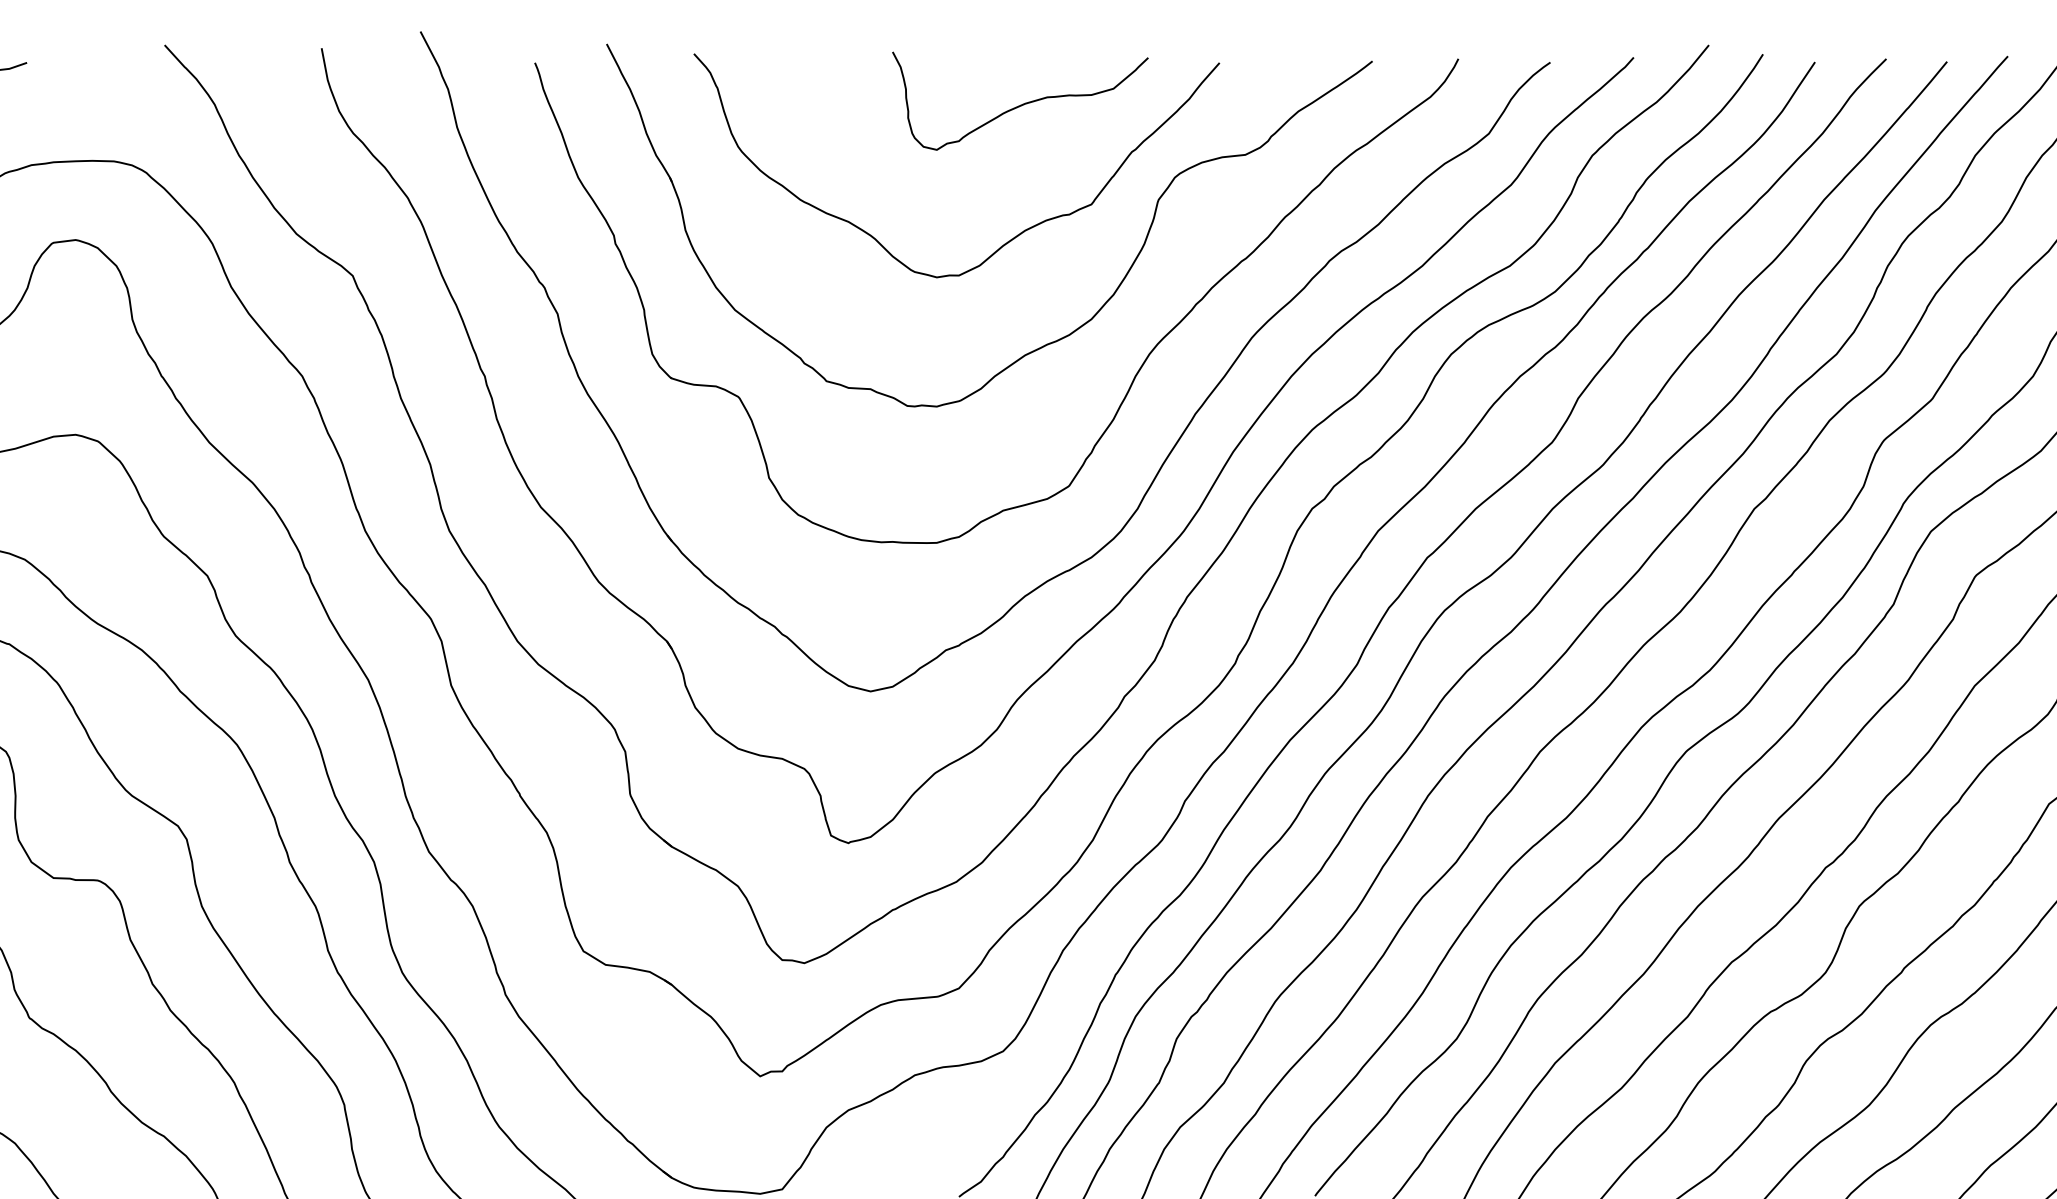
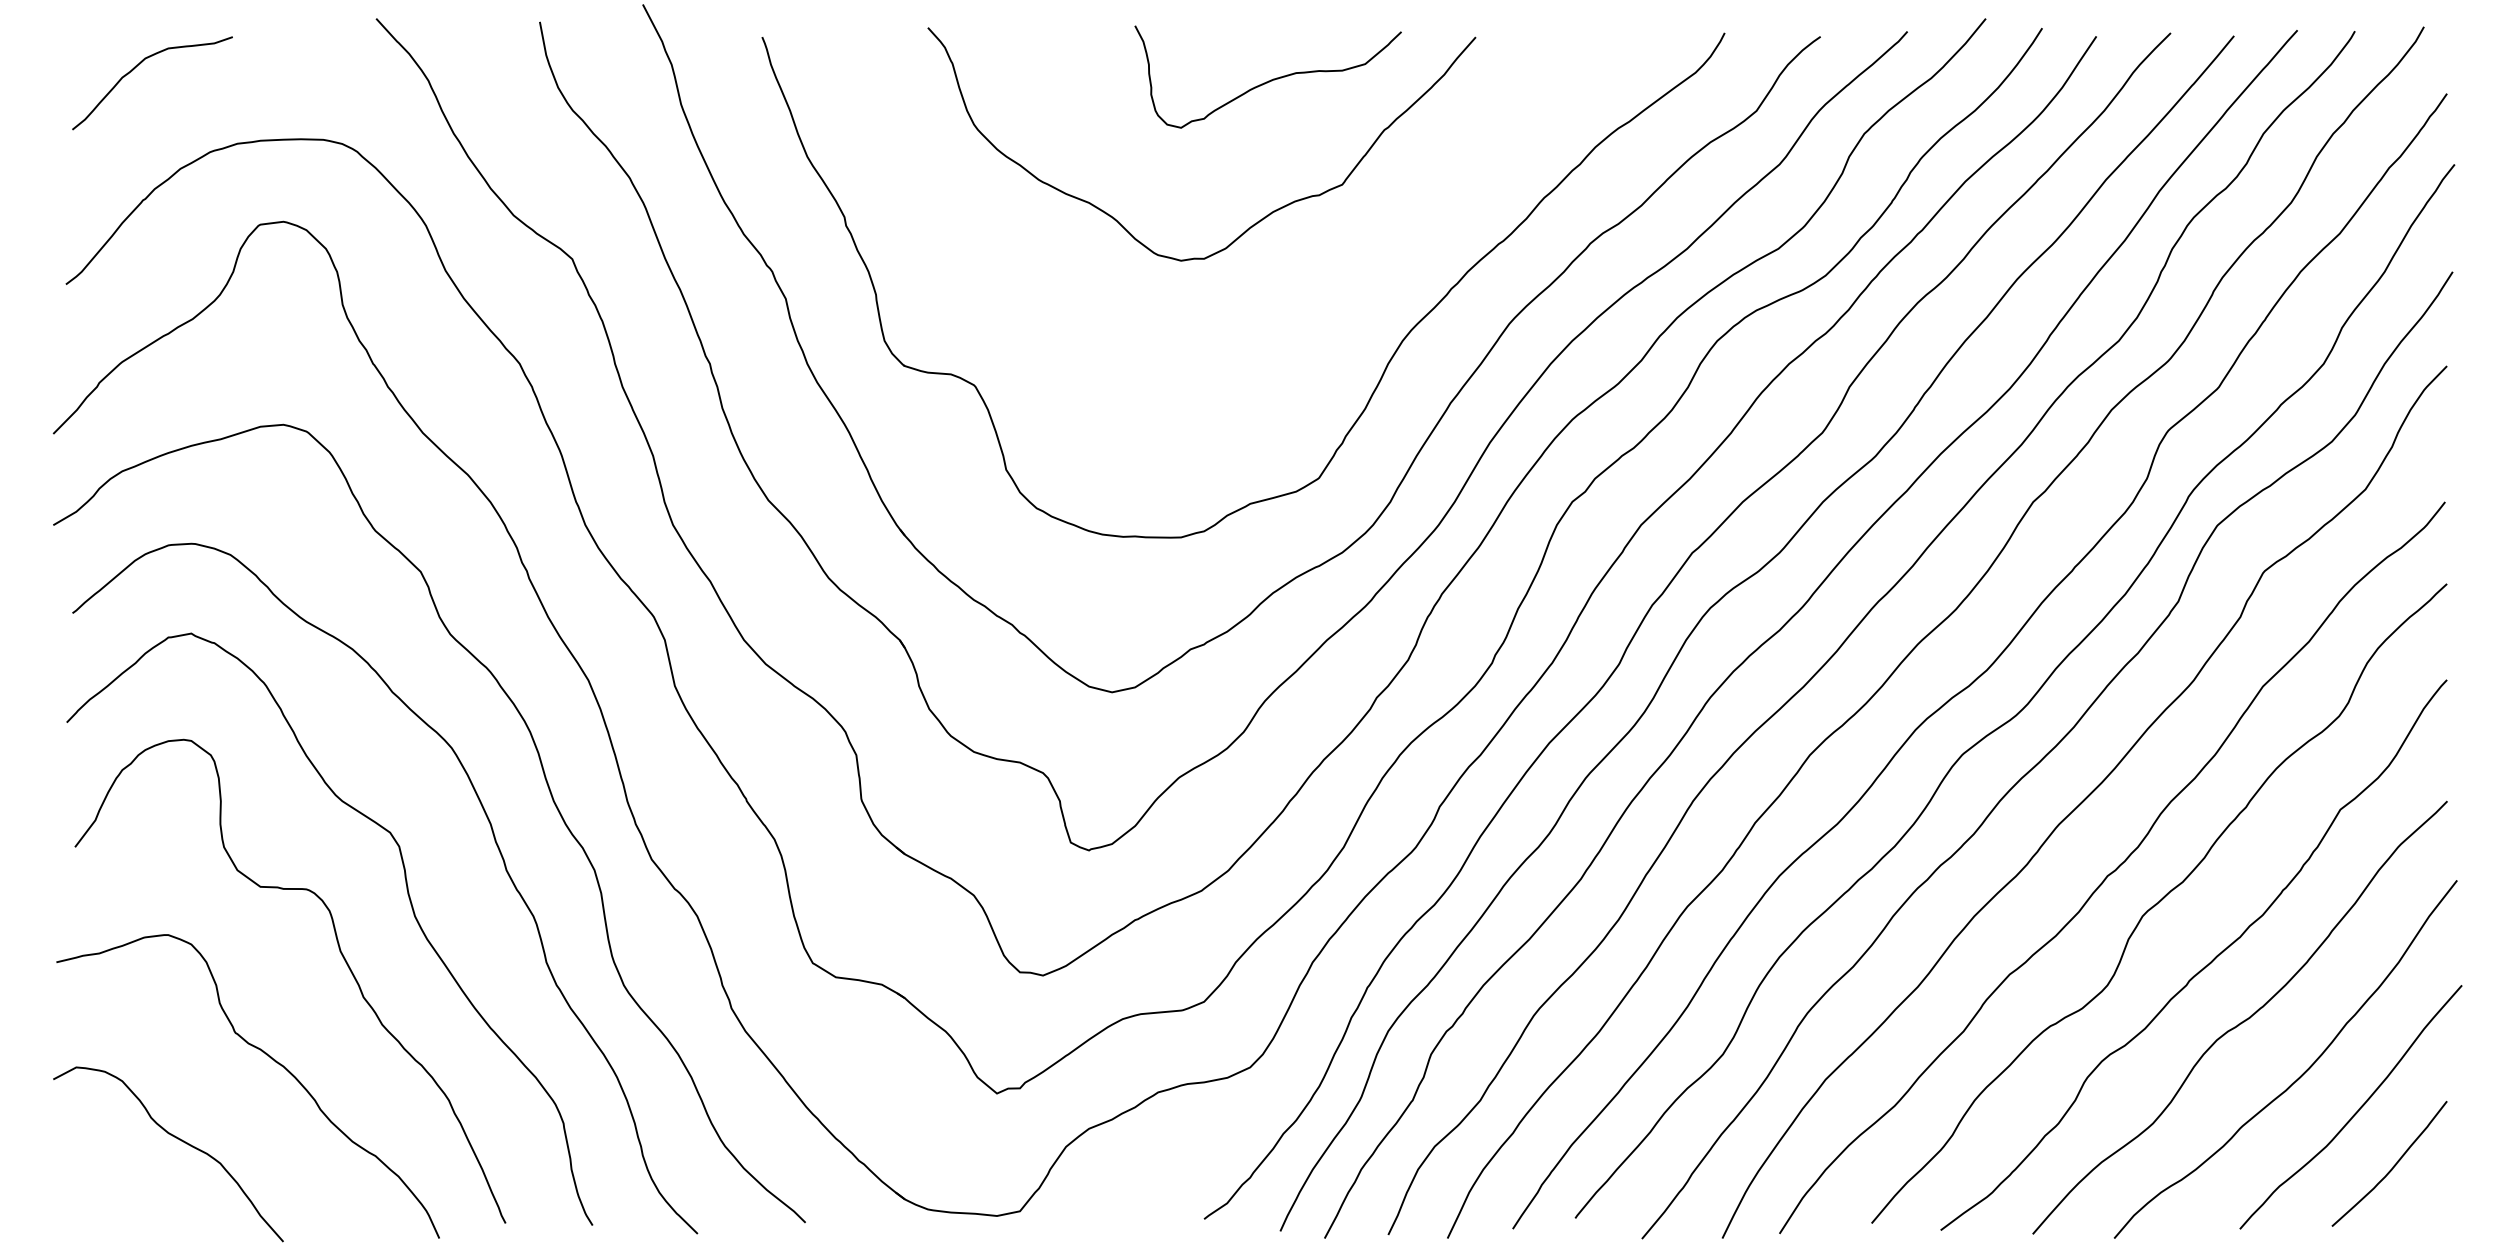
part: (1047, 343) -> (1296, 329), removed

